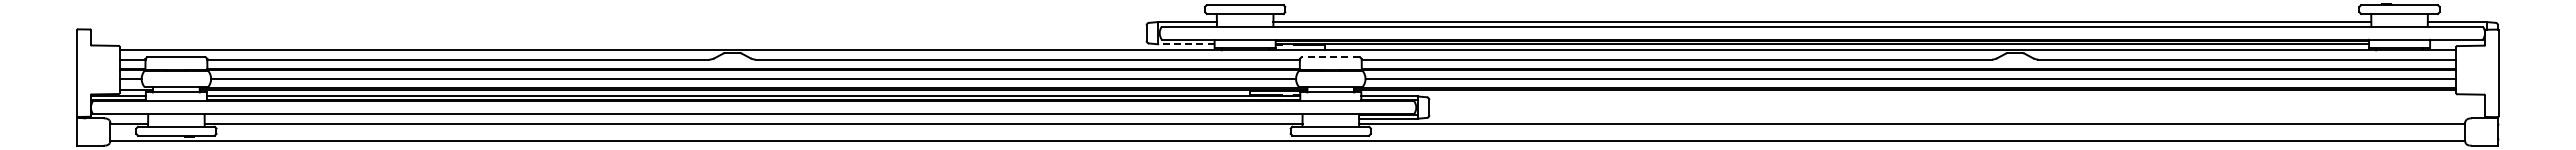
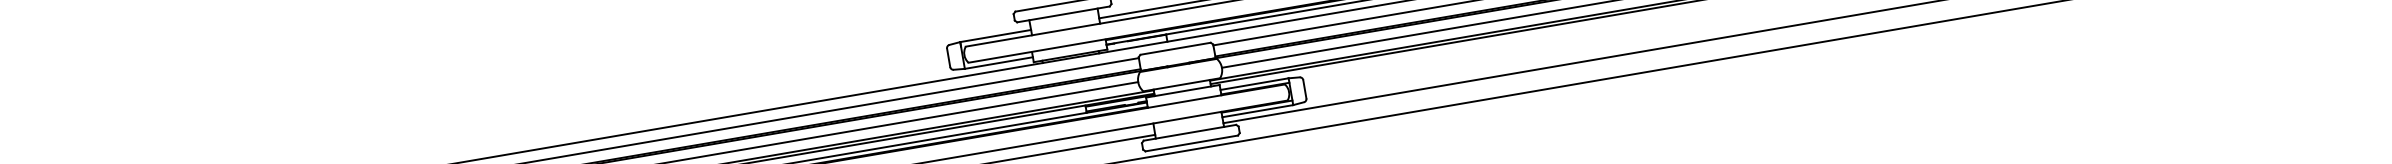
line: (1185, 44) -> (997, 63), dashed -> solid
line: (1330, 57) -> (1175, 49), dashed -> solid

